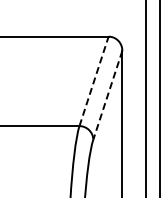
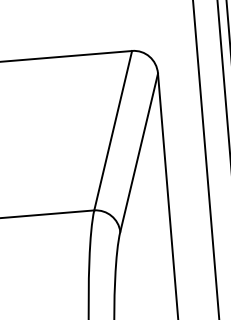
line: (94, 81) -> (113, 130), dashed -> solid
line: (107, 95) -> (138, 153), dashed -> solid

